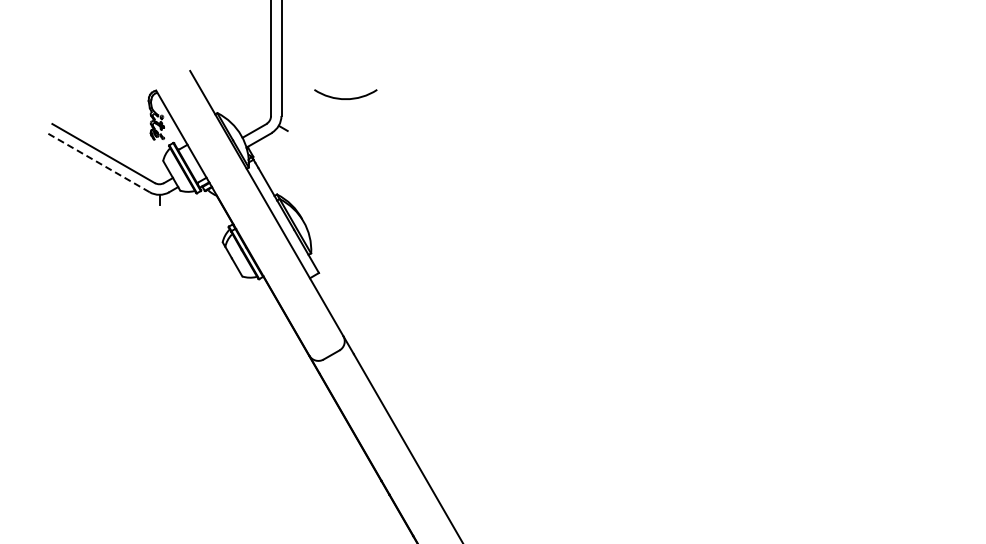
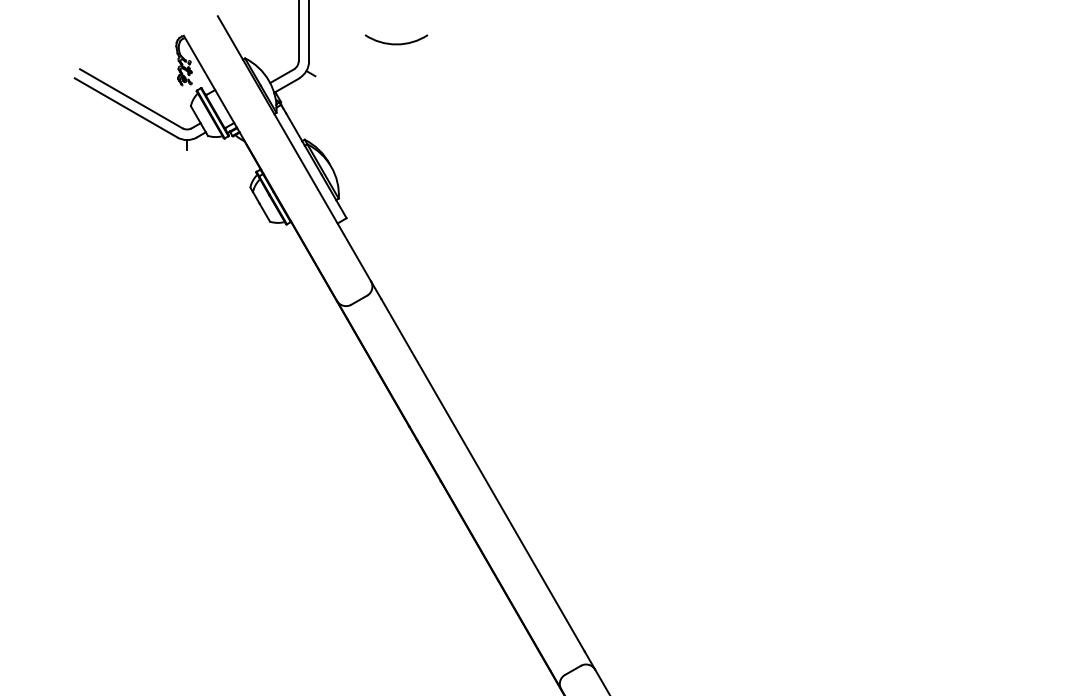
arc: (345, 98) -> (396, 43), moved
line: (97, 162) -> (125, 107), dashed -> solid

